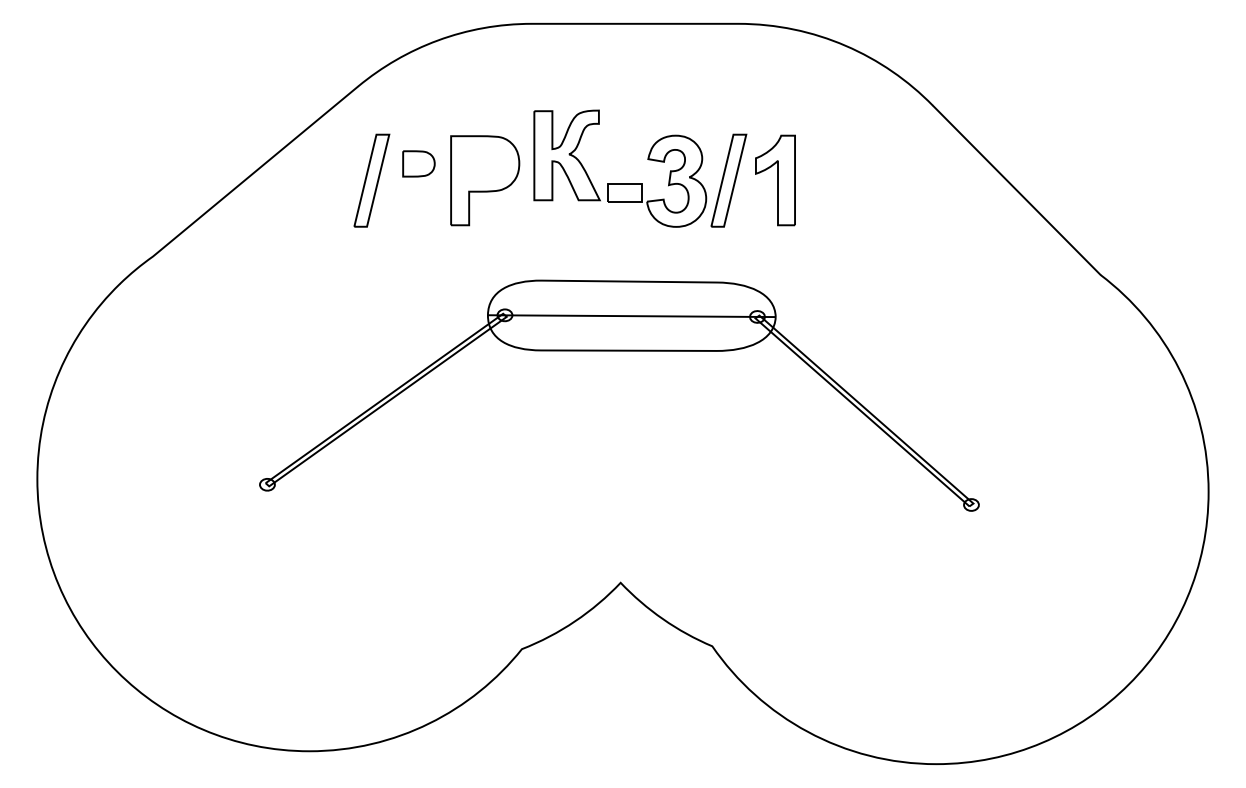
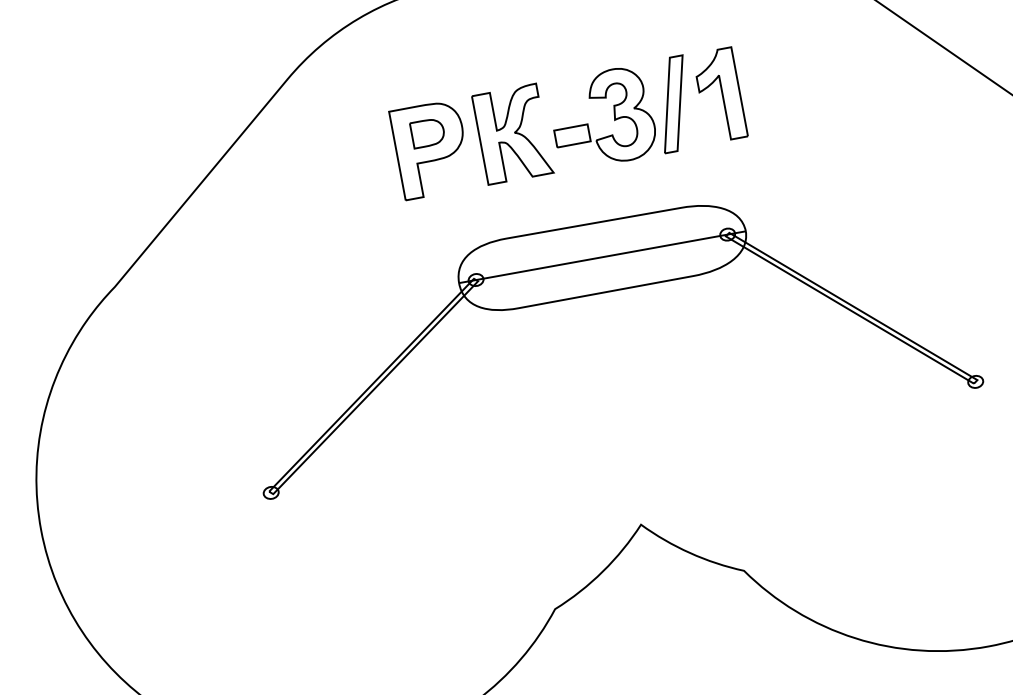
part: (566, 155) -> (512, 134), moved
part: (418, 163) -> (427, 132), moved
part: (371, 180) -> (318, 170), removed

